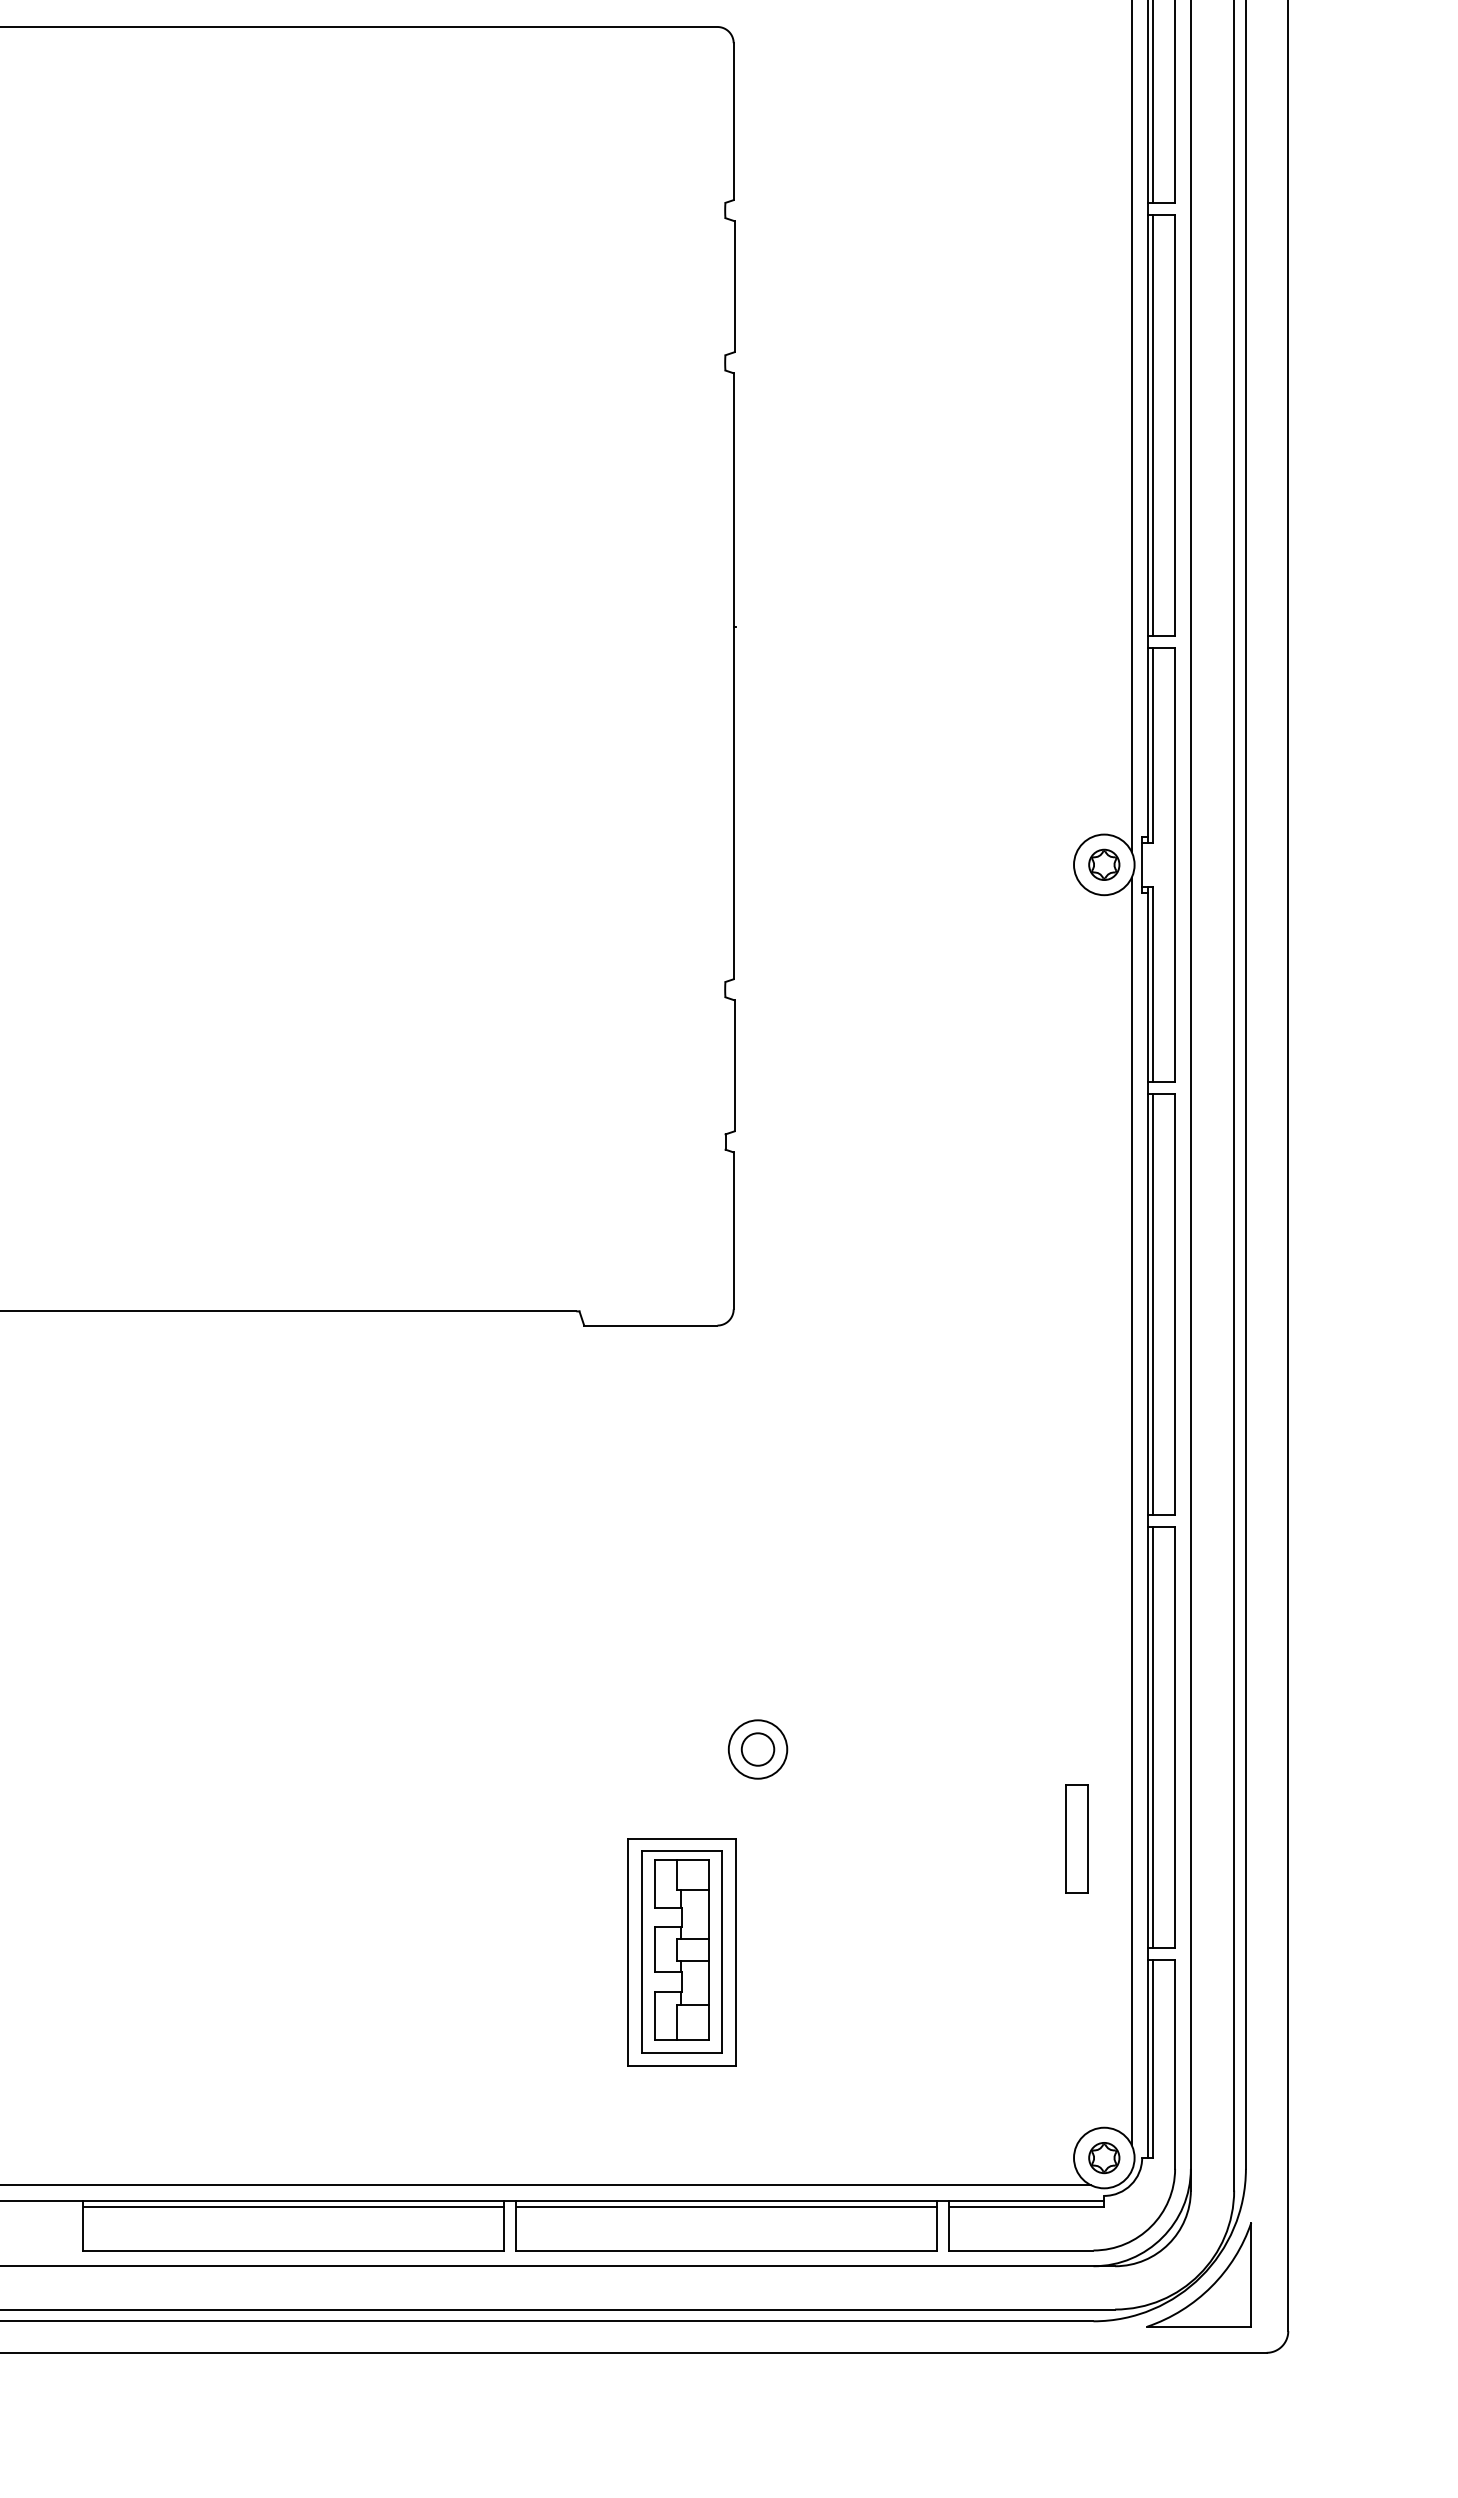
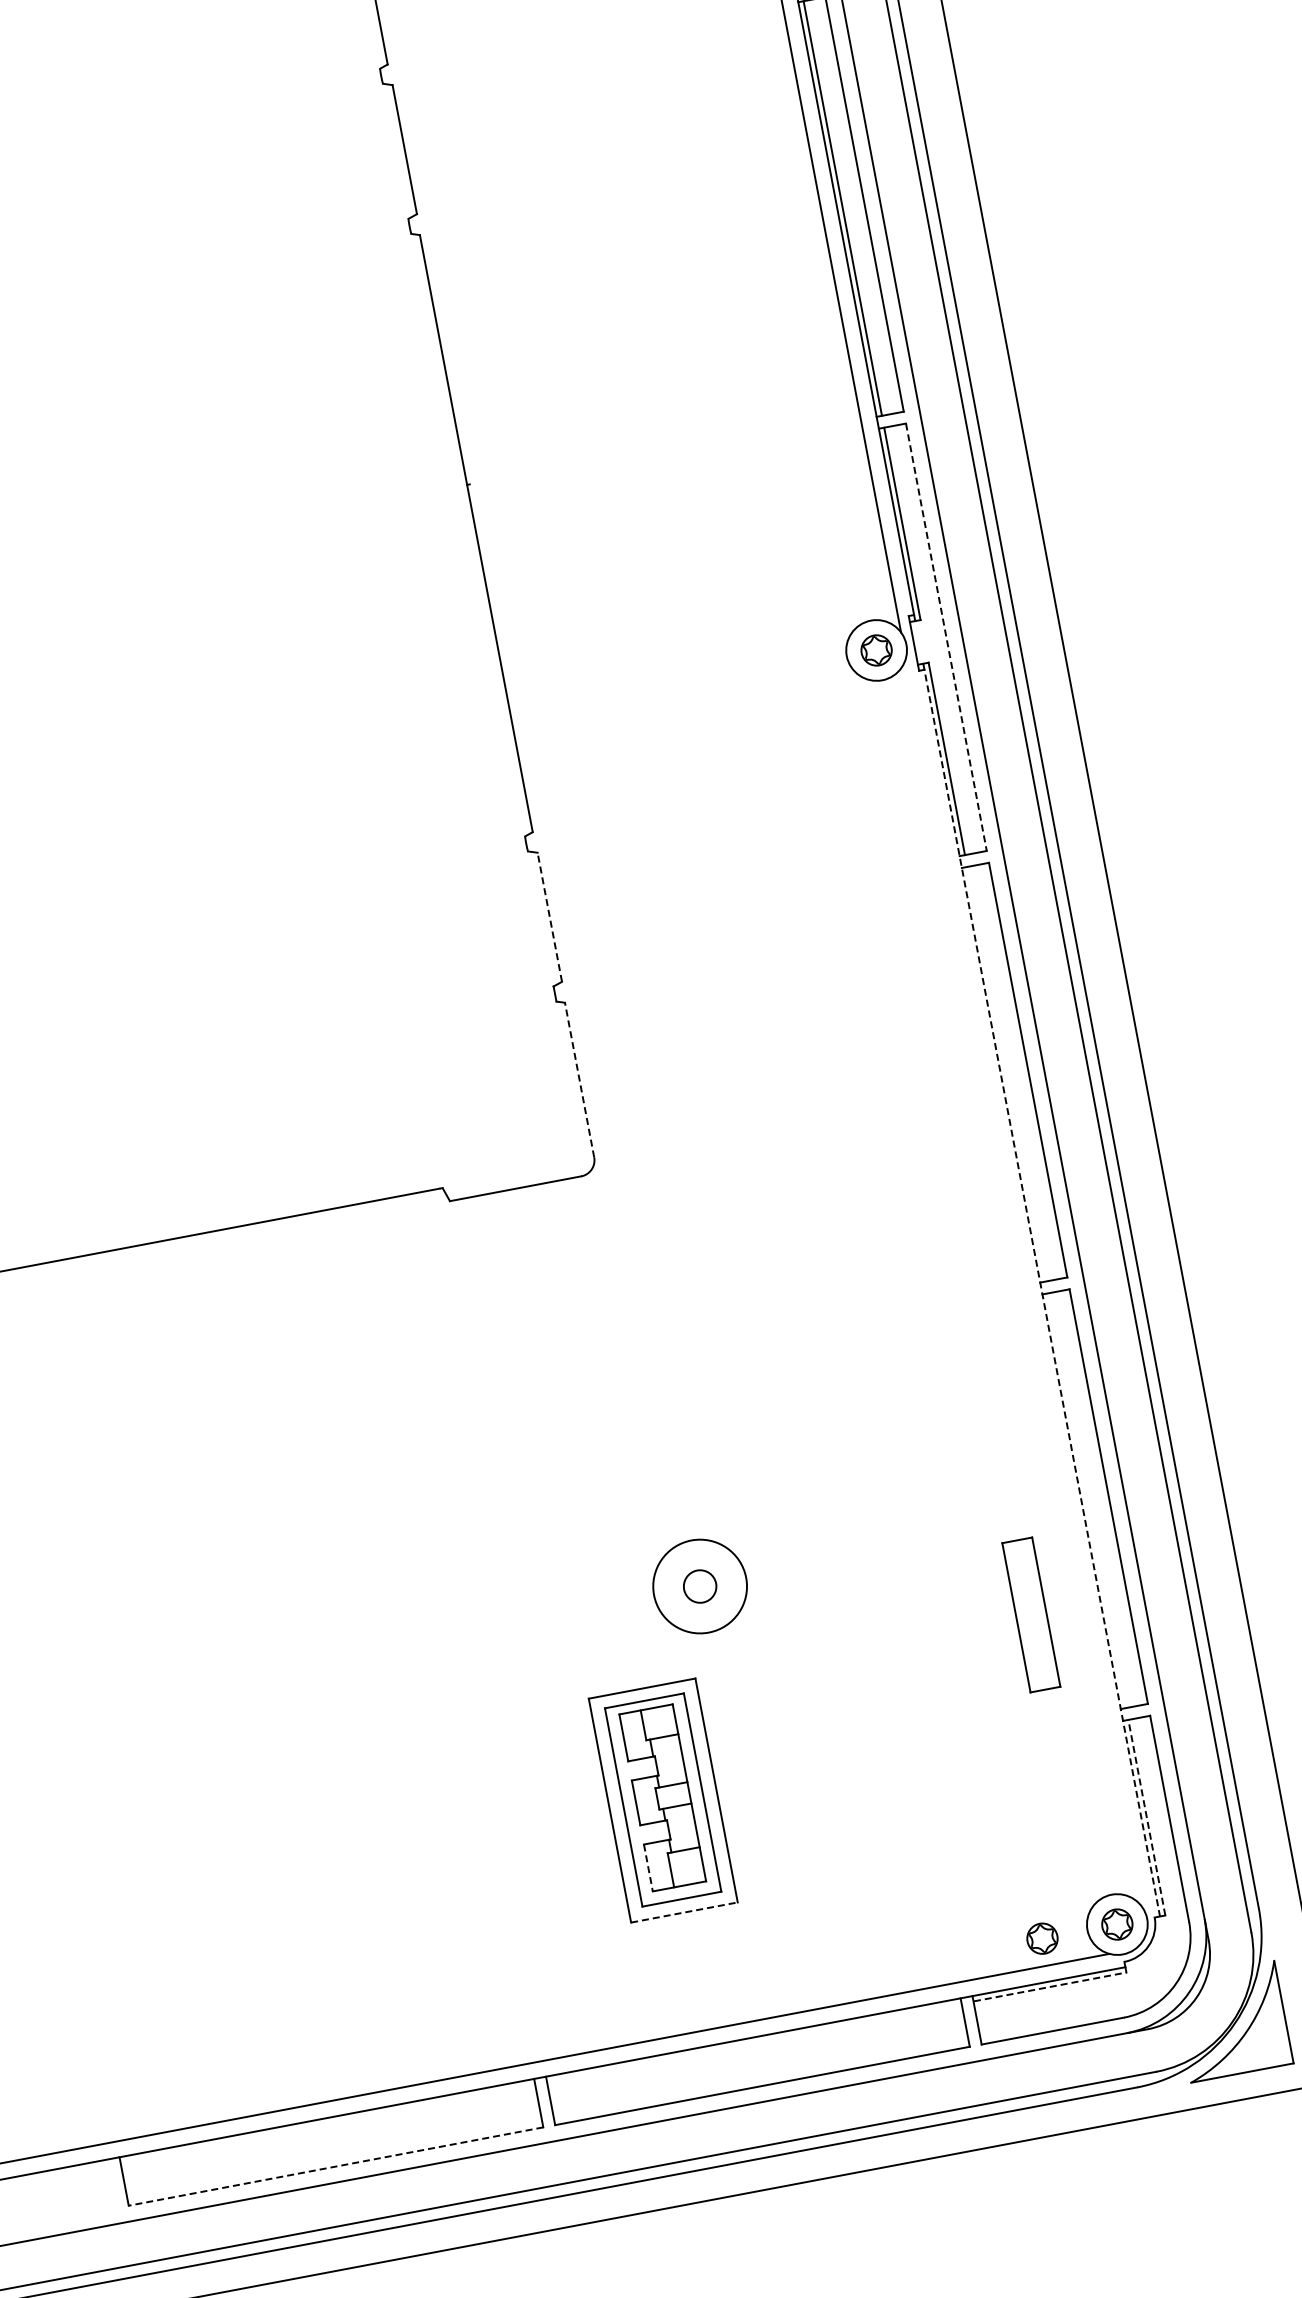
line: (1175, 864) -> (946, 636), solid -> dashed
line: (734, 1065) -> (549, 916), solid -> dashed
line: (733, 1230) -> (579, 1079), solid -> dashed
line: (1153, 1303) -> (1006, 1073), removed
line: (1131, 1511) -> (1023, 1282), removed
line: (1147, 1522) -> (1041, 1290), solid -> dashed
line: (1153, 1736) -> (1087, 1500), removed
circle: (757, 1749) -> (699, 1586), size x1.6
part: (1076, 1838) -> (1030, 1614), size x1.4
line: (655, 2015) -> (648, 1867), solid -> dashed
line: (1153, 2058) -> (1147, 1817), solid -> dashed
line: (682, 2066) -> (684, 1912), solid -> dashed
part: (1028, 2158) -> (1042, 1939), added
line: (293, 2206) -> (327, 2123), removed
line: (726, 2206) -> (754, 2042), removed
line: (1027, 2206) -> (1050, 1986), solid -> dashed
line: (293, 2250) -> (335, 2166), solid -> dashed

